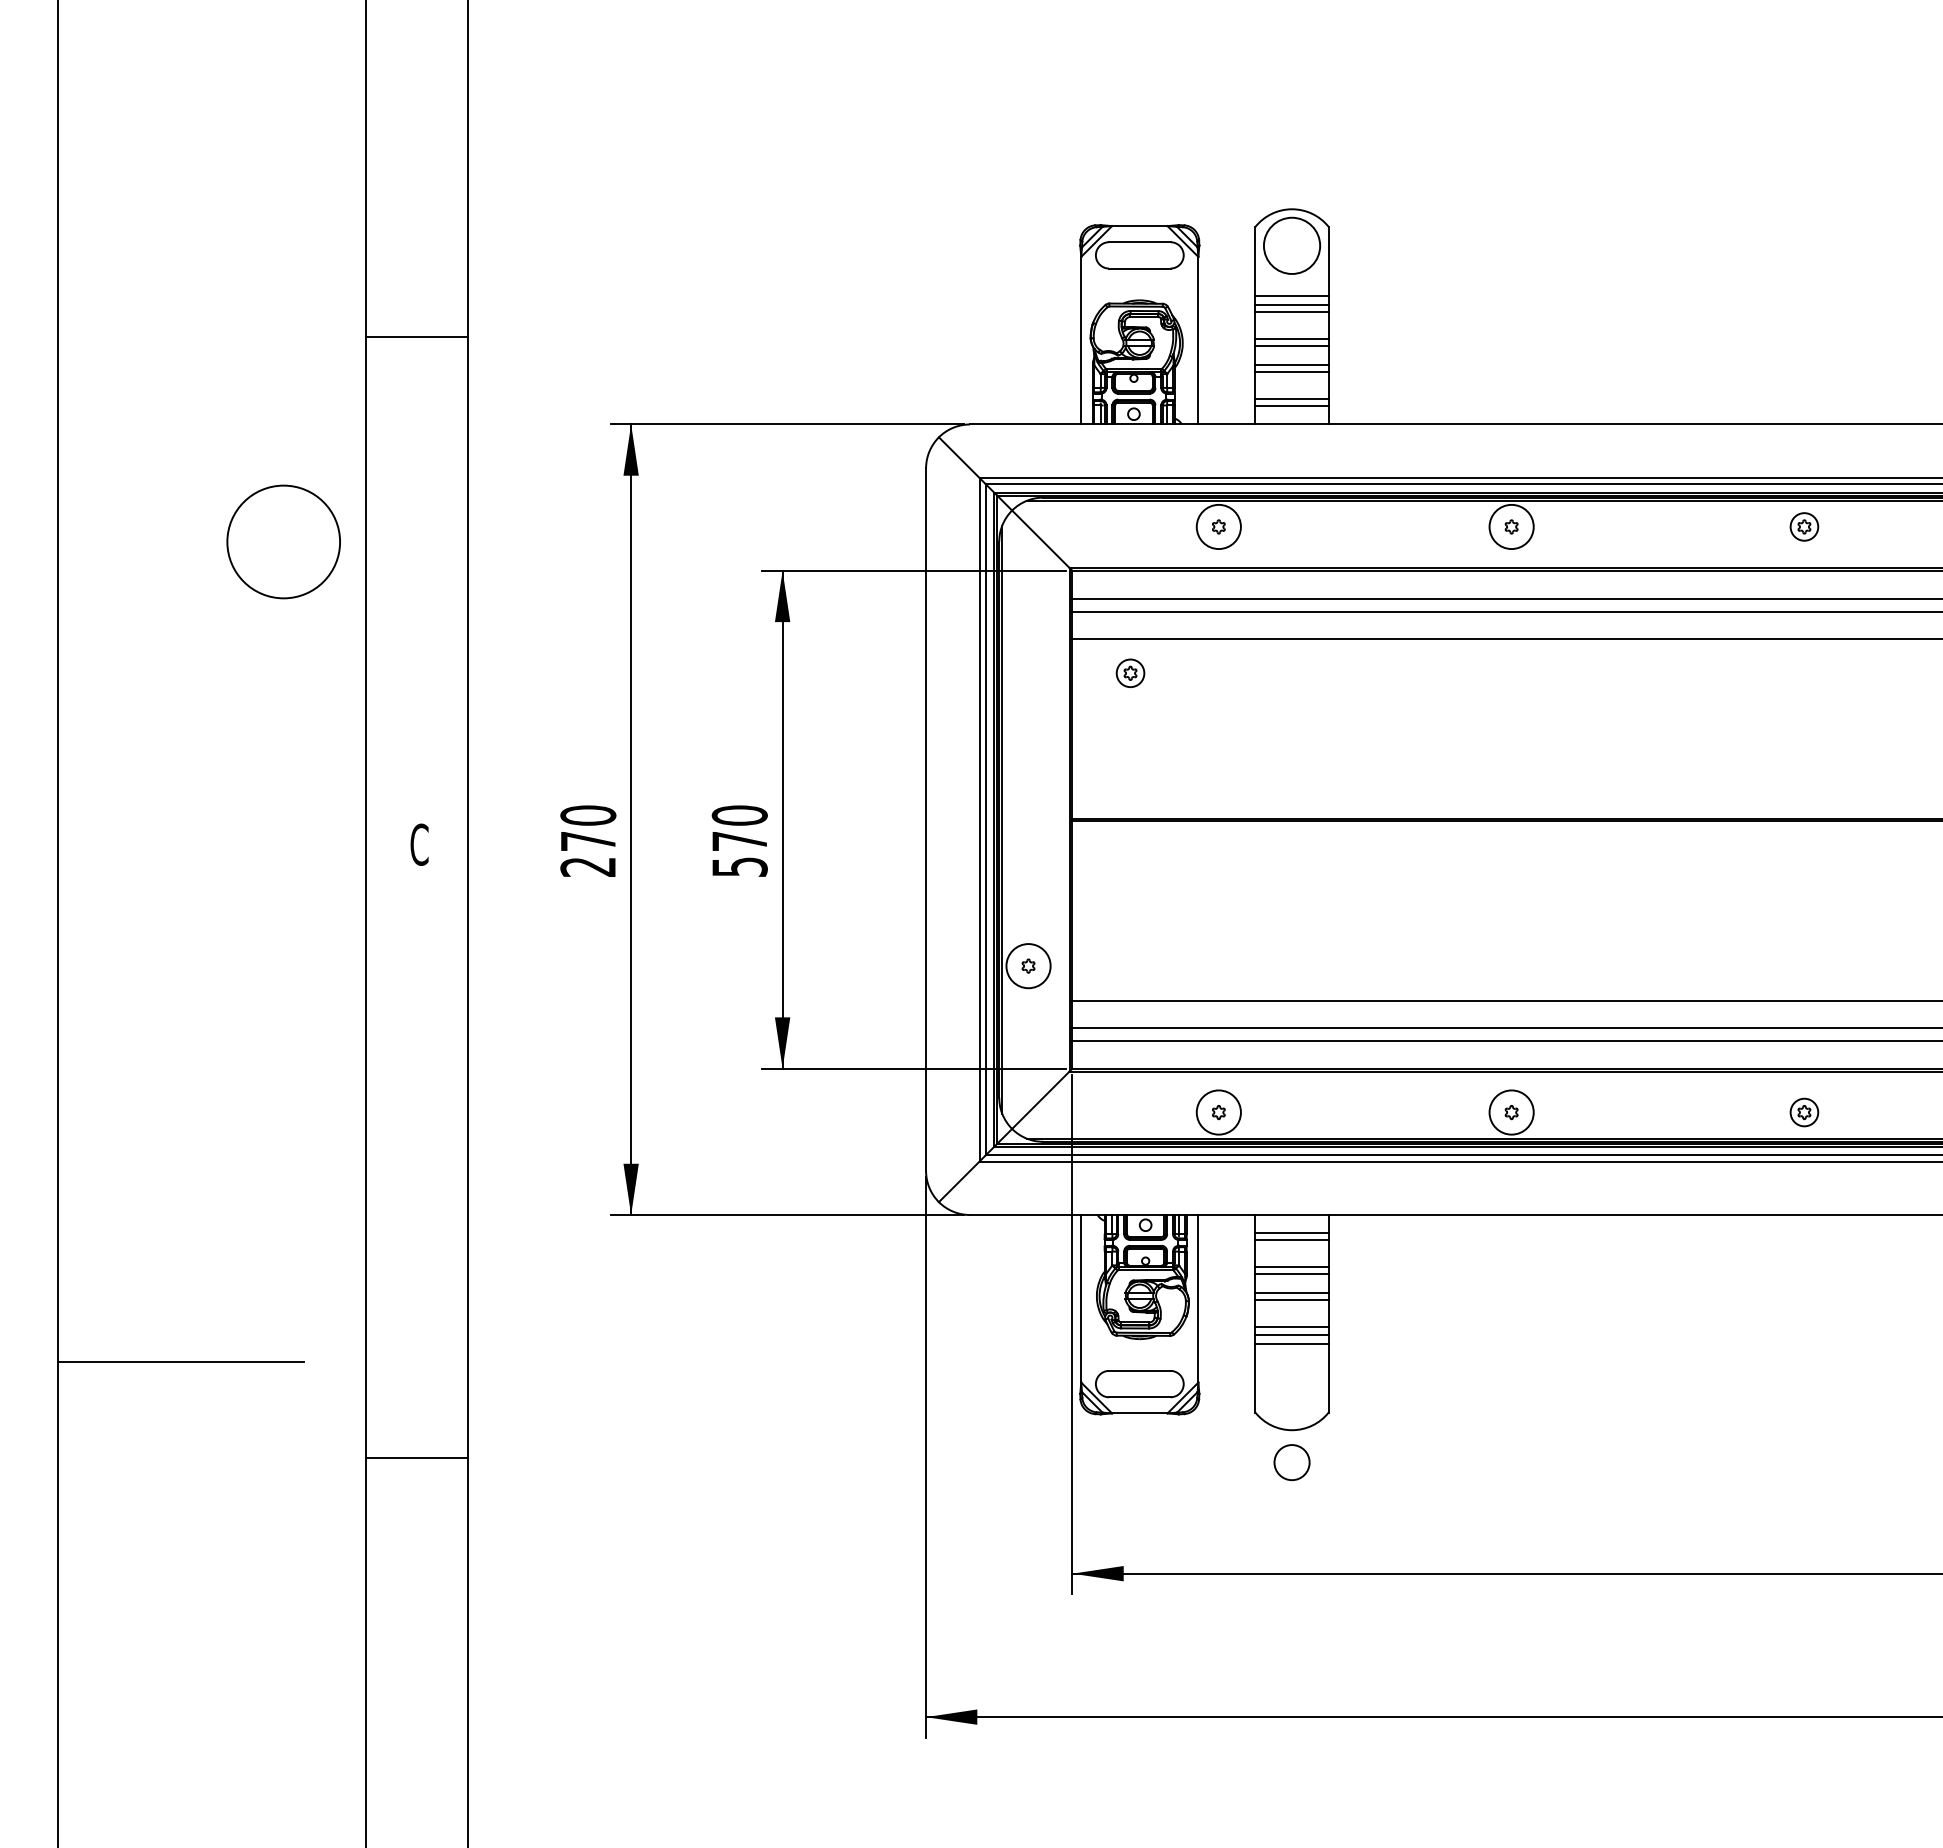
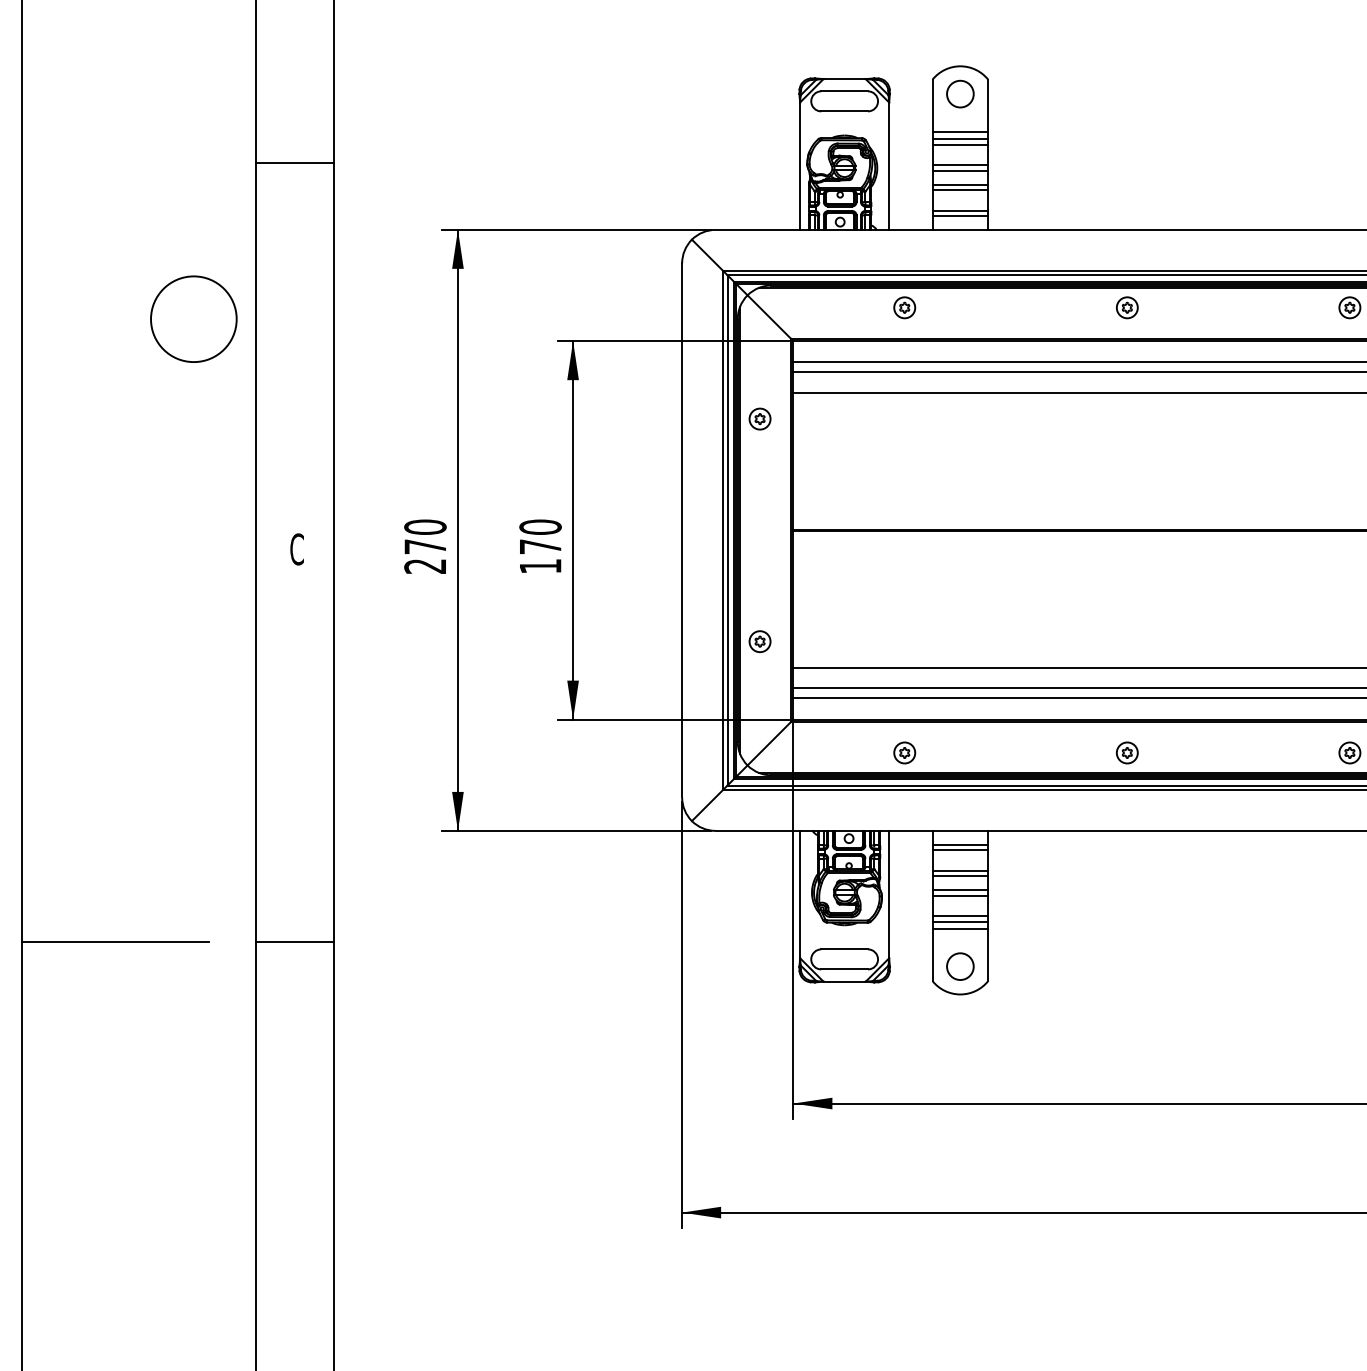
circle: (1291, 245) -> (959, 93), size x0.62
circle: (1218, 526) -> (904, 307), size x0.62
circle: (1511, 526) -> (1127, 307), size x0.62
part: (1130, 672) -> (760, 418), moved
text: (739, 866) -> (540, 565), 570 -> 170
circle: (1028, 965) -> (760, 641), size x0.62
circle: (1218, 1112) -> (904, 752), size x0.62
circle: (1511, 1112) -> (1127, 752), size x0.62
line: (416, 1457) -> (294, 942), moved
circle: (1291, 1462) -> (959, 966), moved

